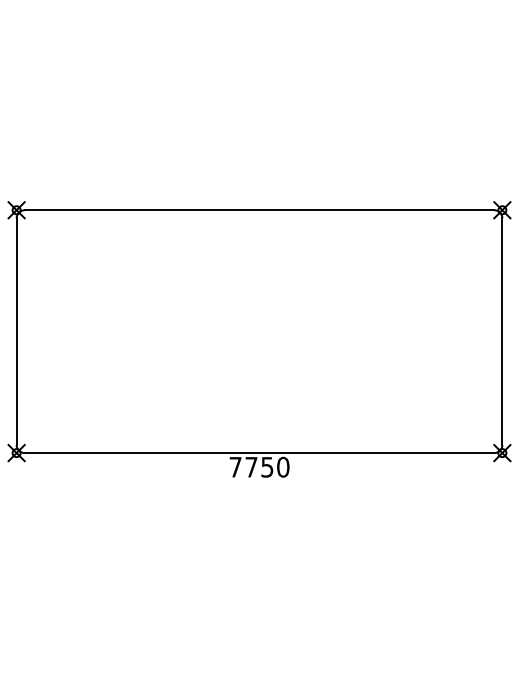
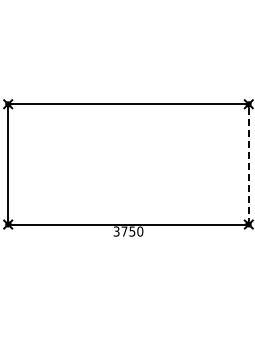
line: (501, 331) -> (248, 164), solid -> dashed
text: (235, 467) -> (116, 231), 7750 -> 3750

